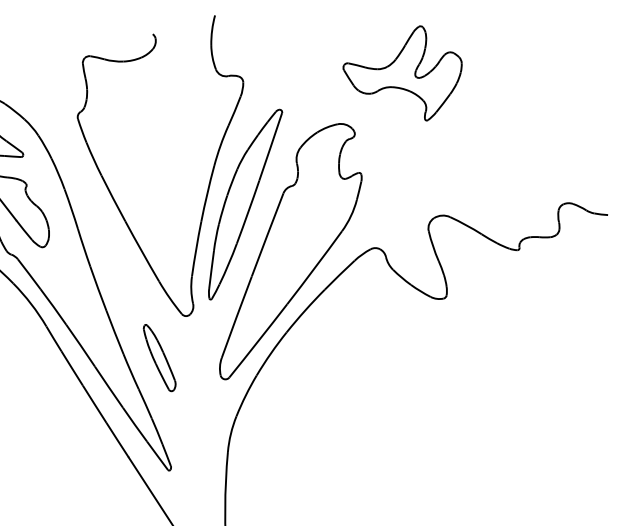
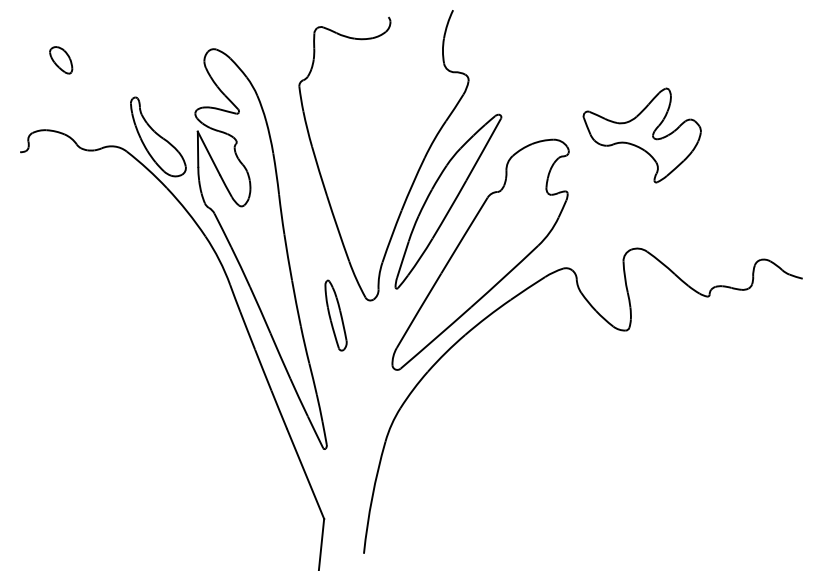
part: (403, 77) -> (641, 135), moved
part: (159, 357) -> (335, 315), moved

